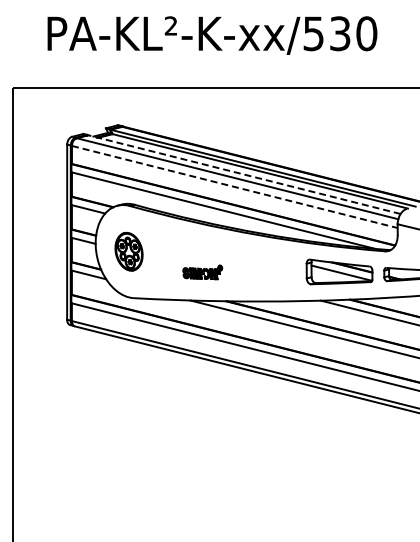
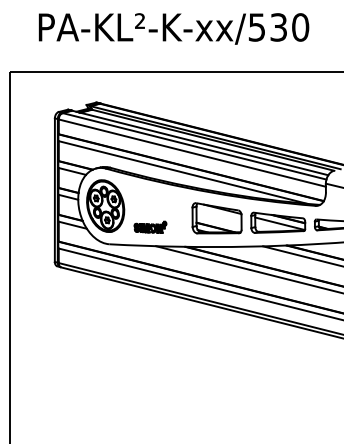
line: (244, 174) -> (200, 142), dashed -> solid
line: (234, 187) -> (192, 153), dashed -> solid
part: (128, 251) -> (105, 206), size x1.67
part: (264, 266) -> (216, 218), added
part: (202, 272) -> (150, 227), moved

